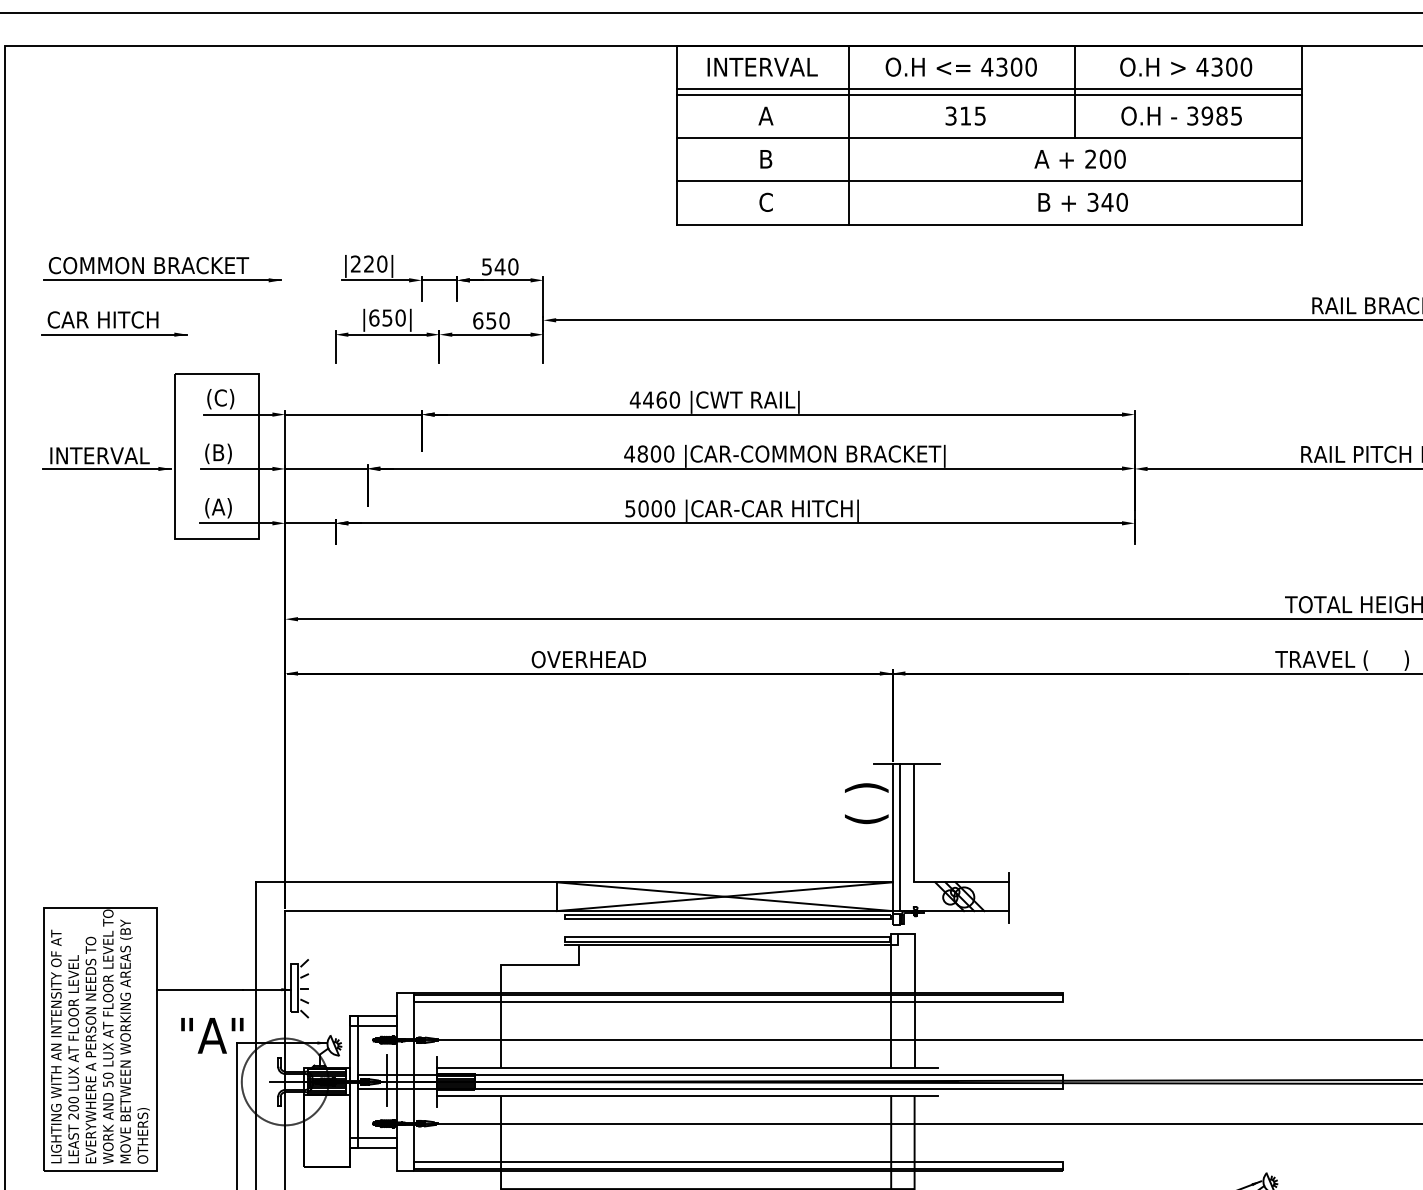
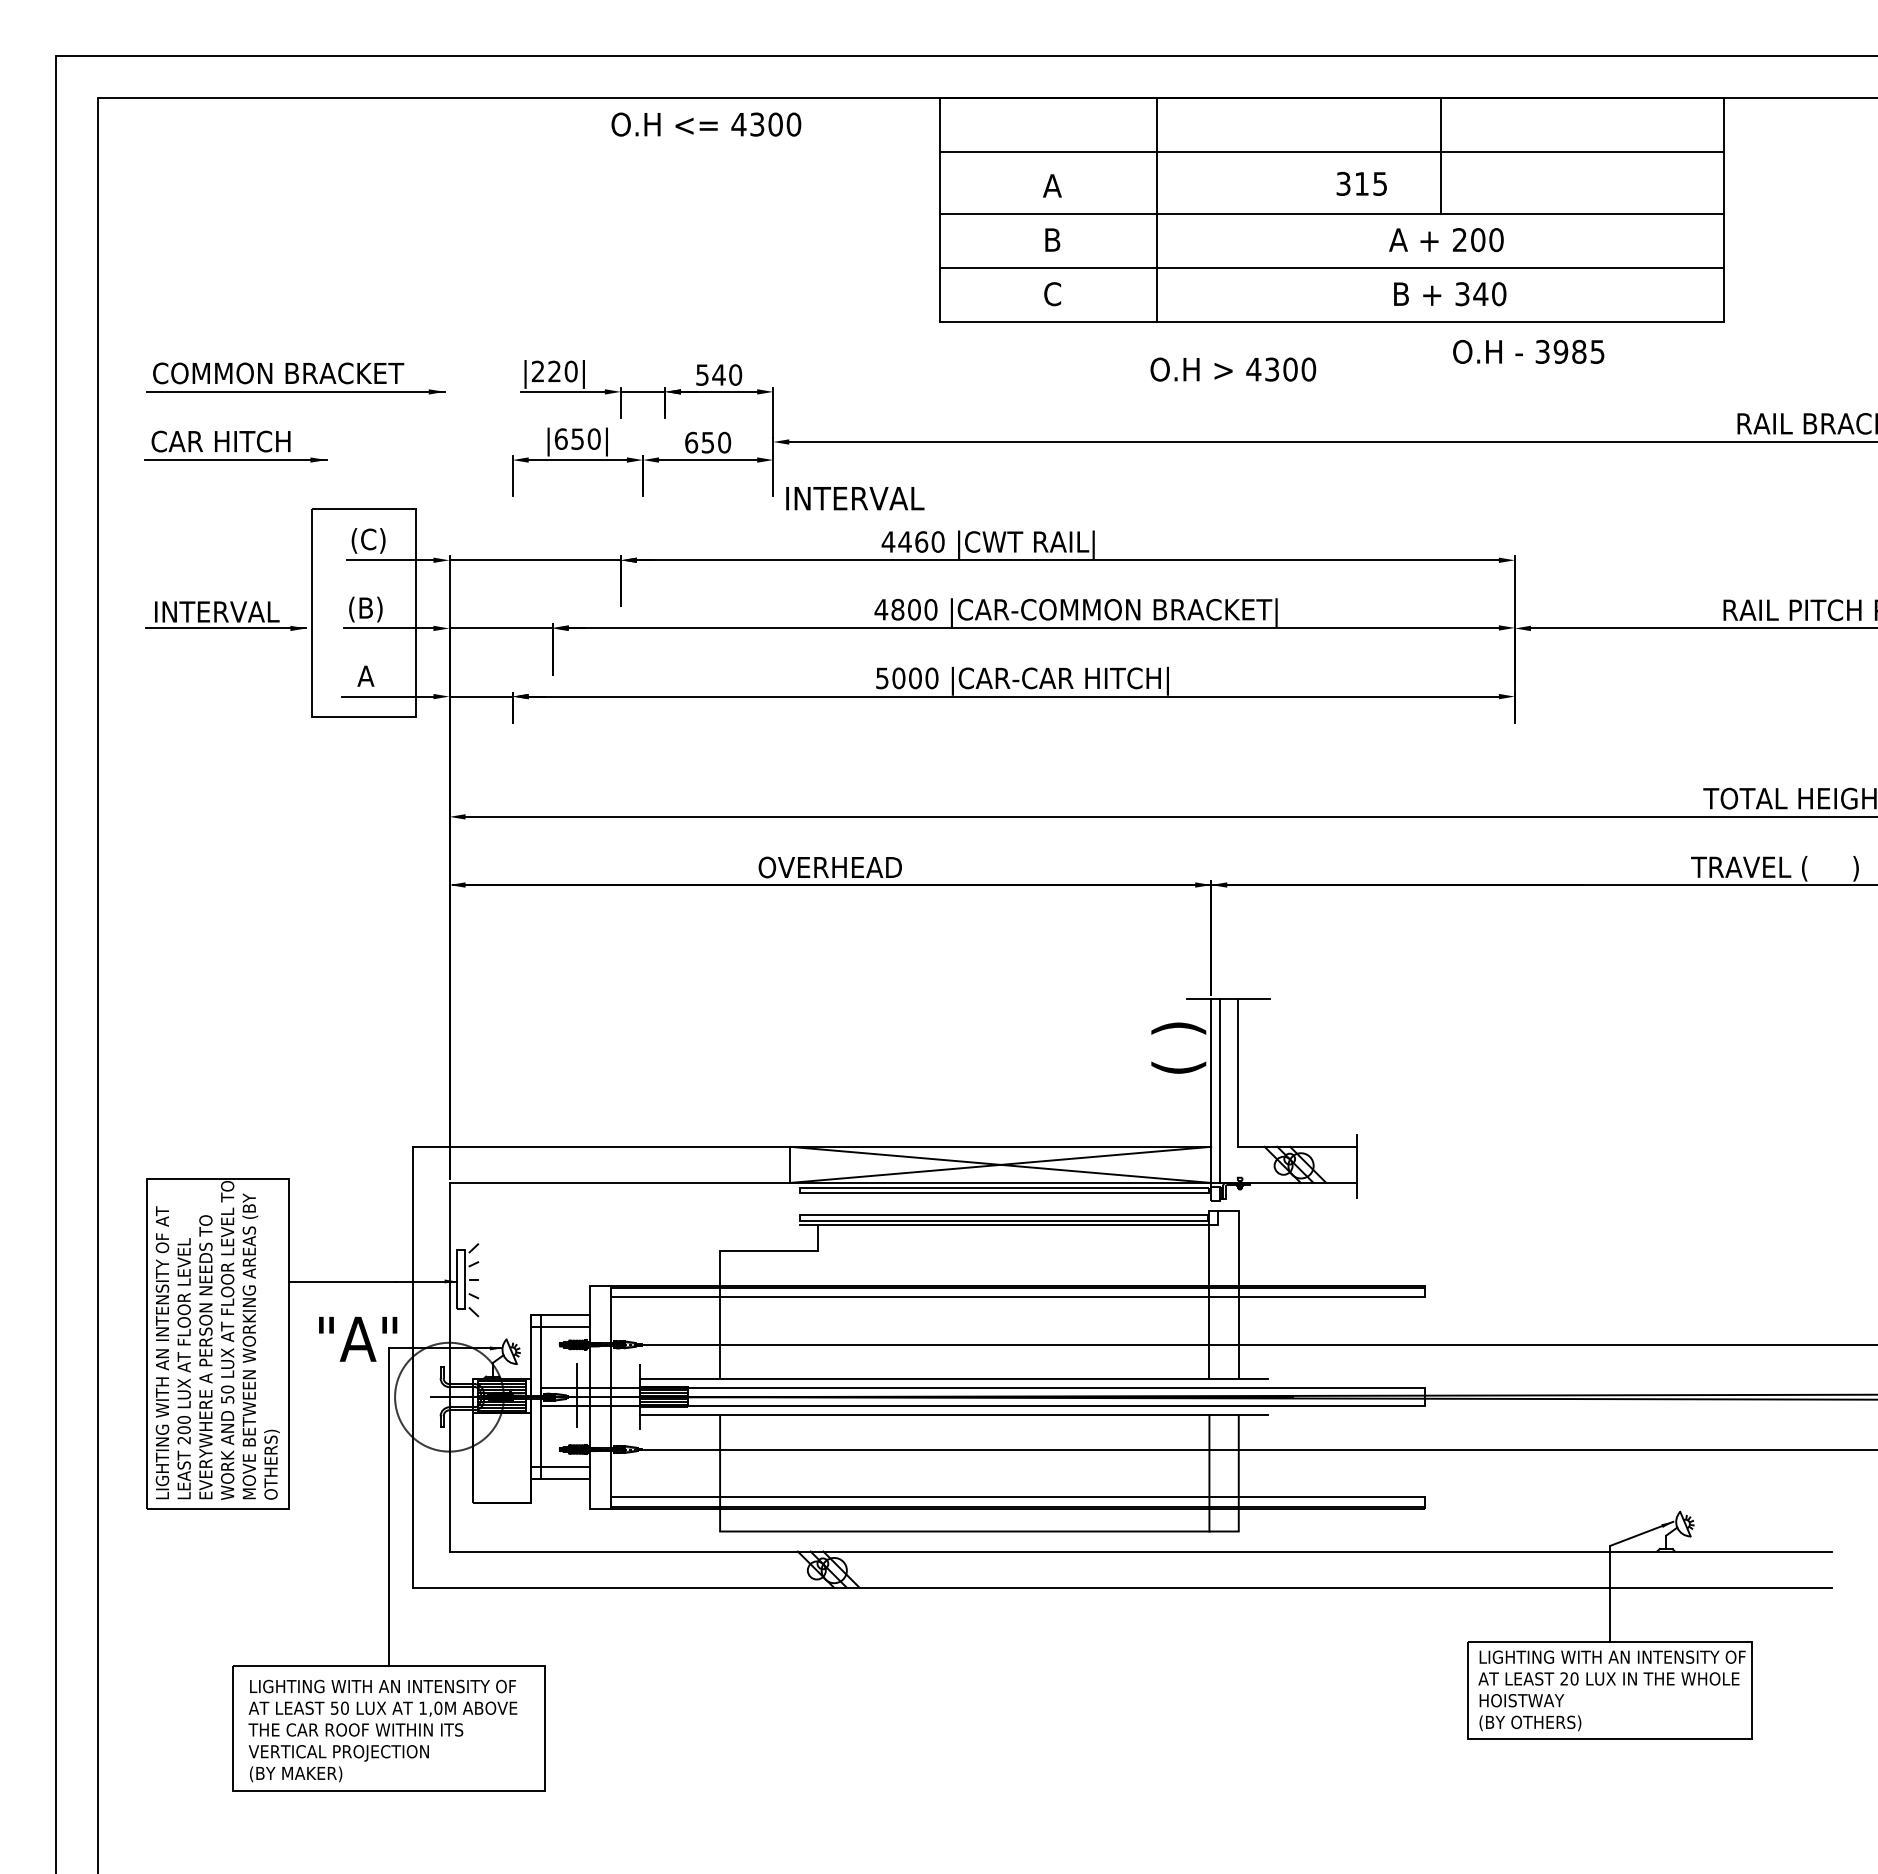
text: (762, 67) -> (855, 498), moved
text: (961, 67) -> (706, 124), moved
text: (1186, 67) -> (1233, 369), moved
line: (989, 95) -> (1332, 159), removed
text: (965, 115) -> (1361, 183), moved
text: (1181, 115) -> (1528, 351), moved
text: (218, 508) -> (365, 677), (A) -> A

